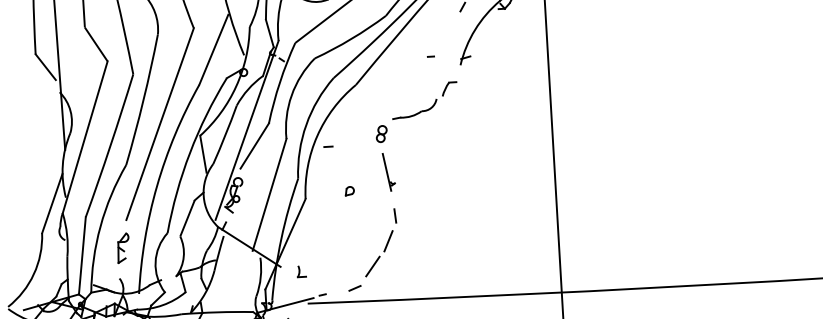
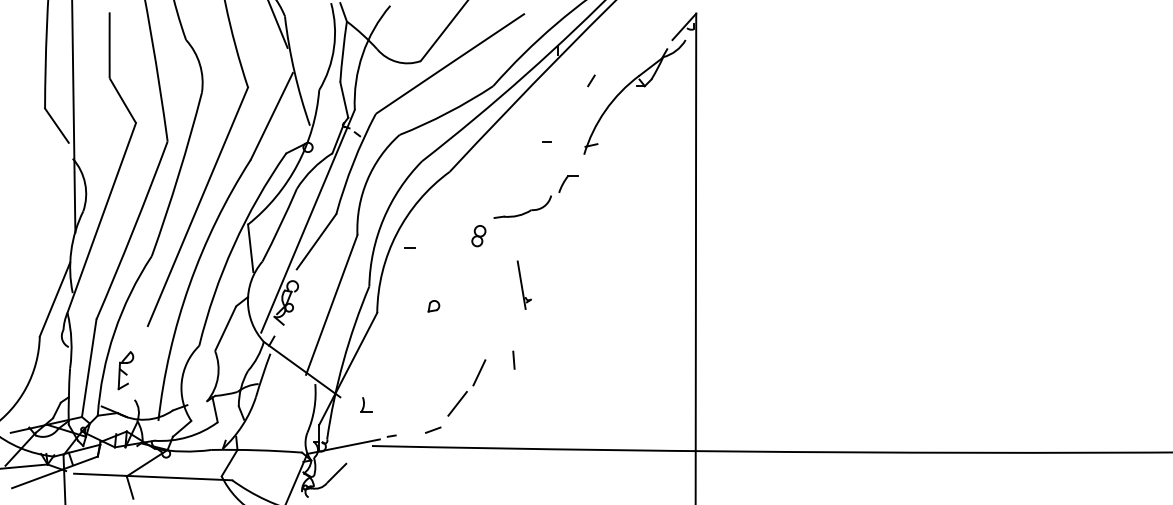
part: (388, 171) -> (523, 284), moved
line: (394, 215) -> (513, 359), moved
part: (123, 248) -> (125, 370), moved

